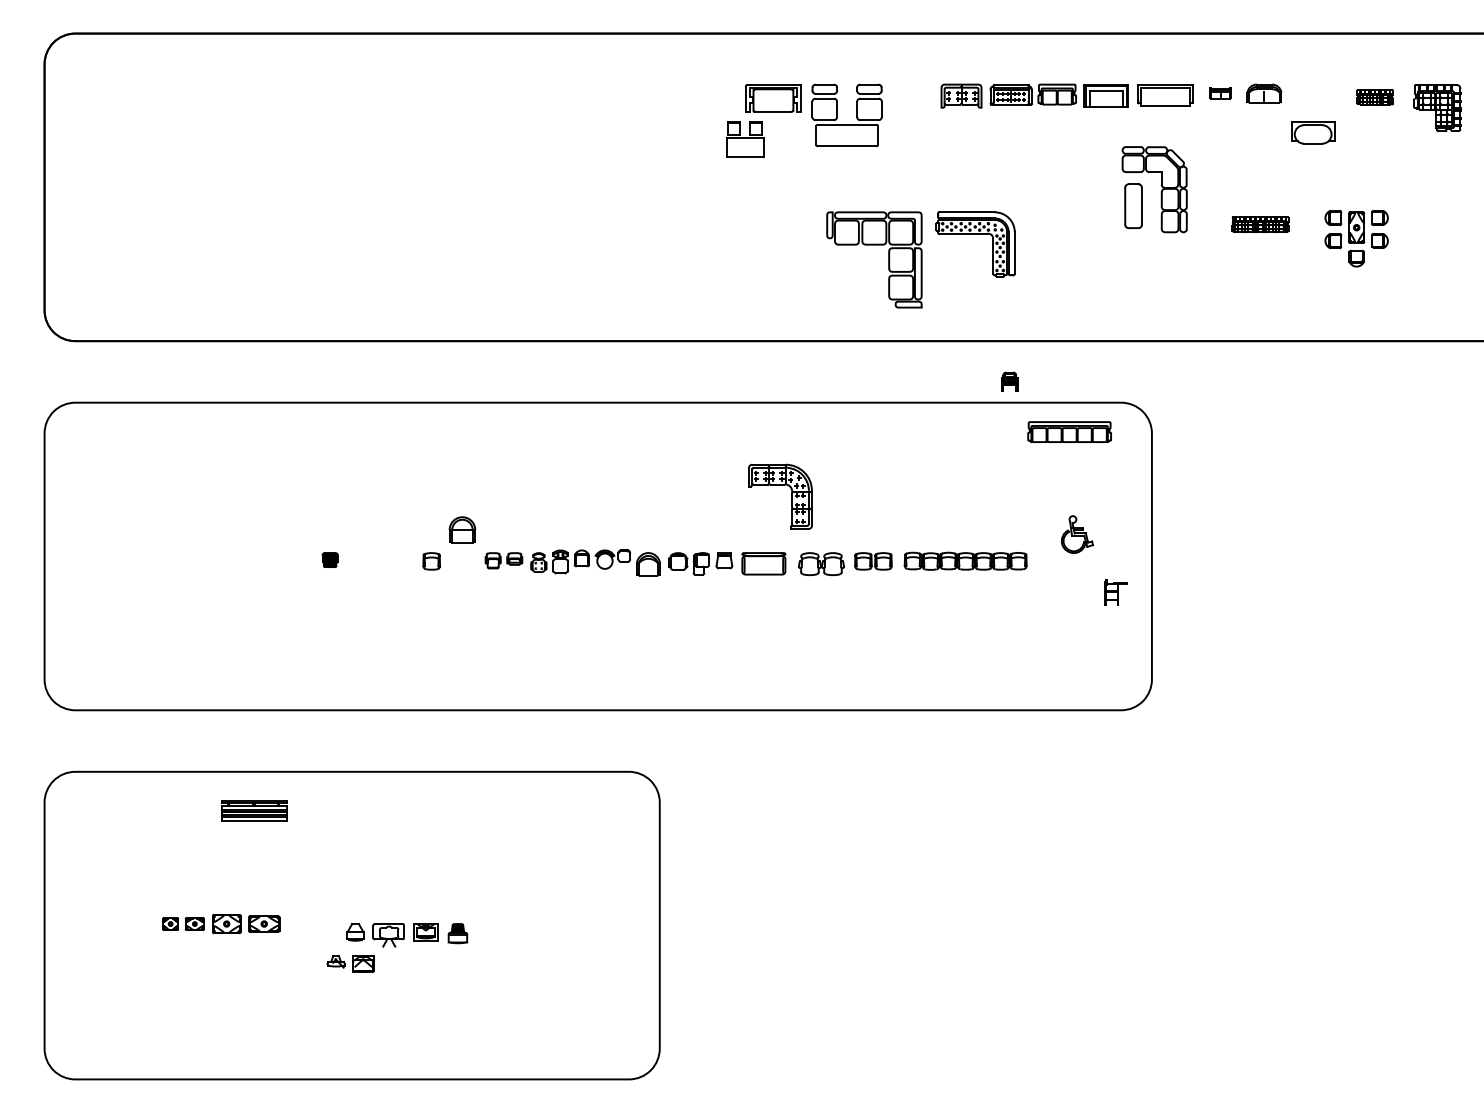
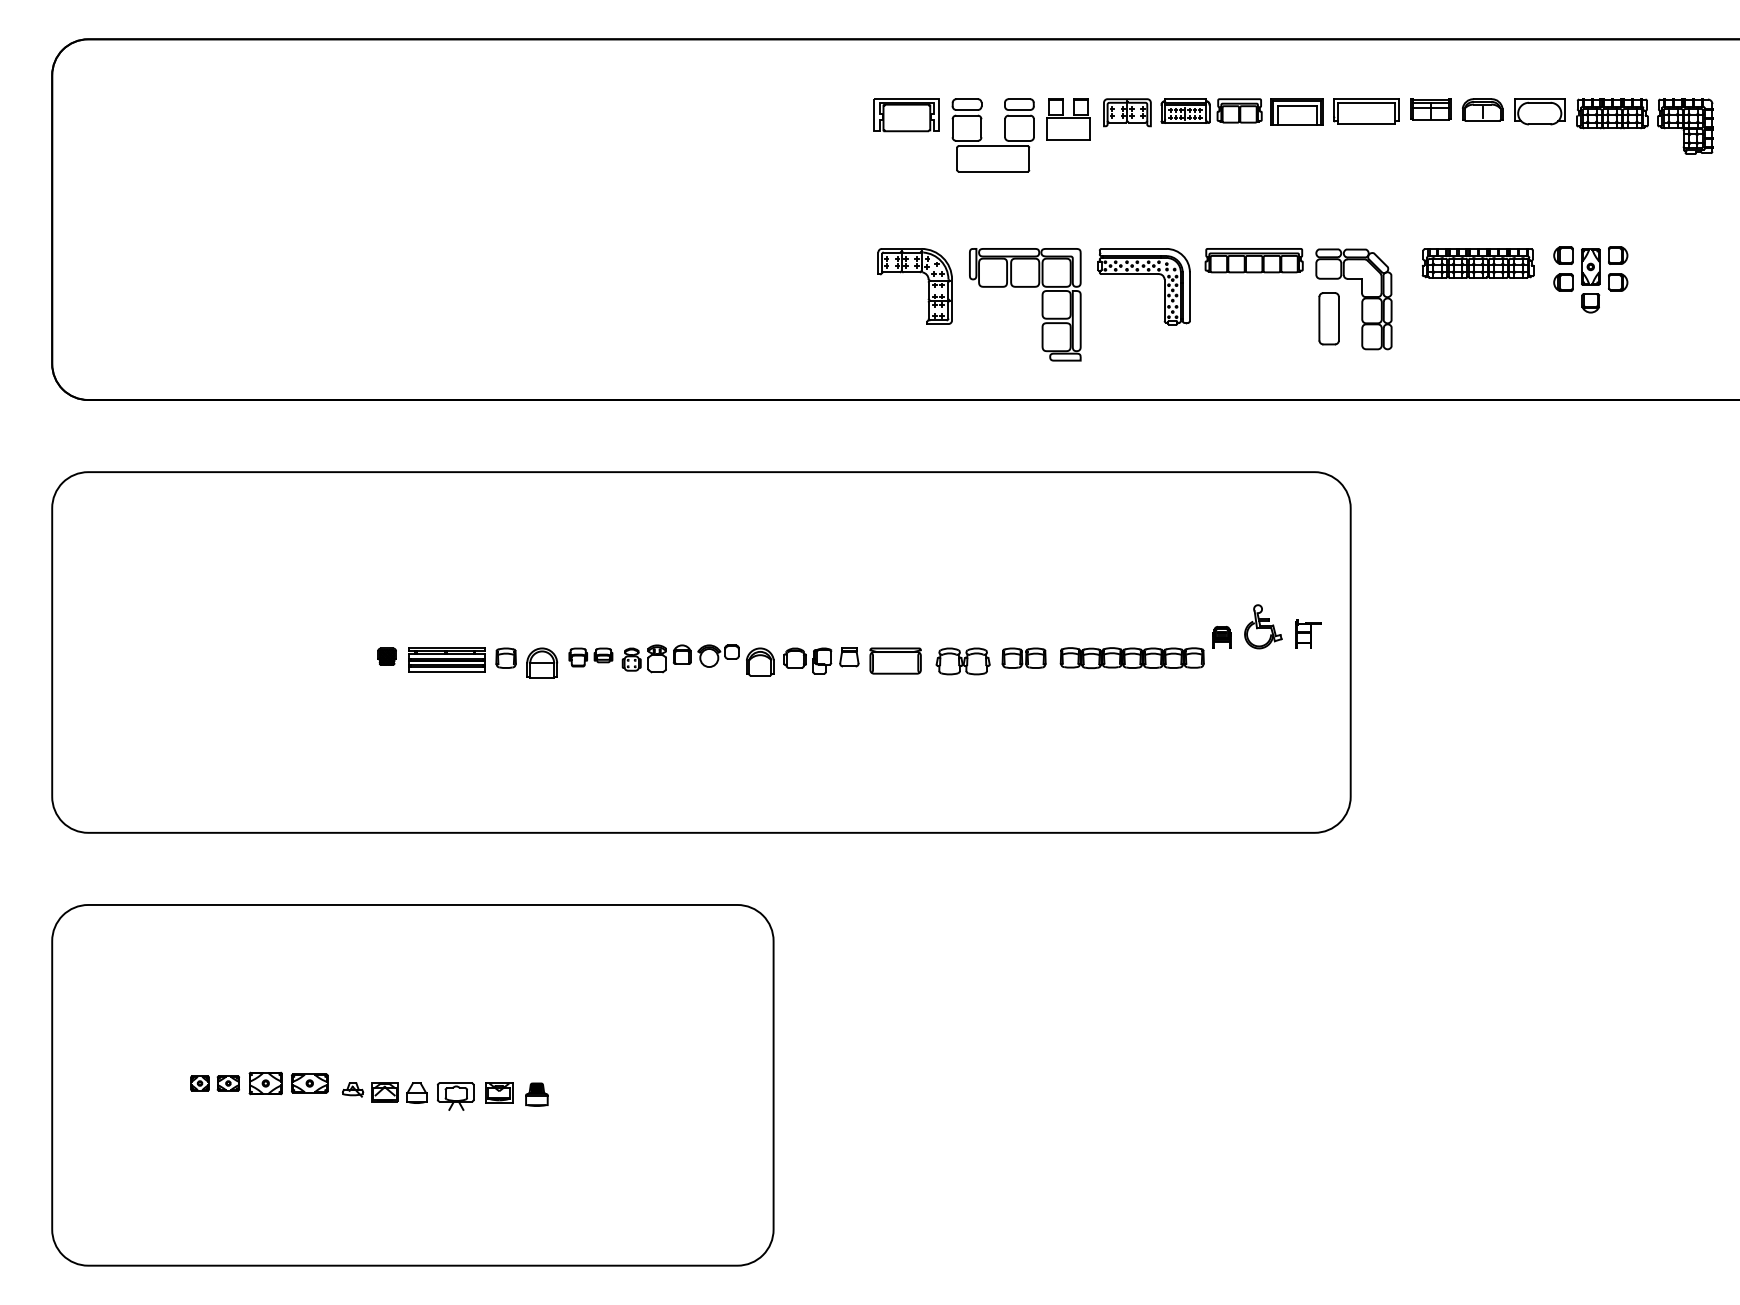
part: (1219, 93) -> (1430, 109), size x1.67
part: (1375, 96) -> (1612, 113), size x1.67
part: (1312, 132) -> (1539, 111), moved
part: (744, 139) -> (1068, 119), moved
part: (1161, 190) -> (1361, 300), moved
part: (1260, 224) -> (1477, 263), size x1.67
part: (1009, 381) -> (1221, 637), moved
part: (1069, 431) -> (1253, 260), moved
part: (791, 493) -> (927, 282), moved
part: (462, 529) -> (542, 662), moved
part: (1115, 592) -> (1308, 633), moved
part: (254, 810) -> (446, 659), moved
part: (350, 964) -> (370, 1092), moved

